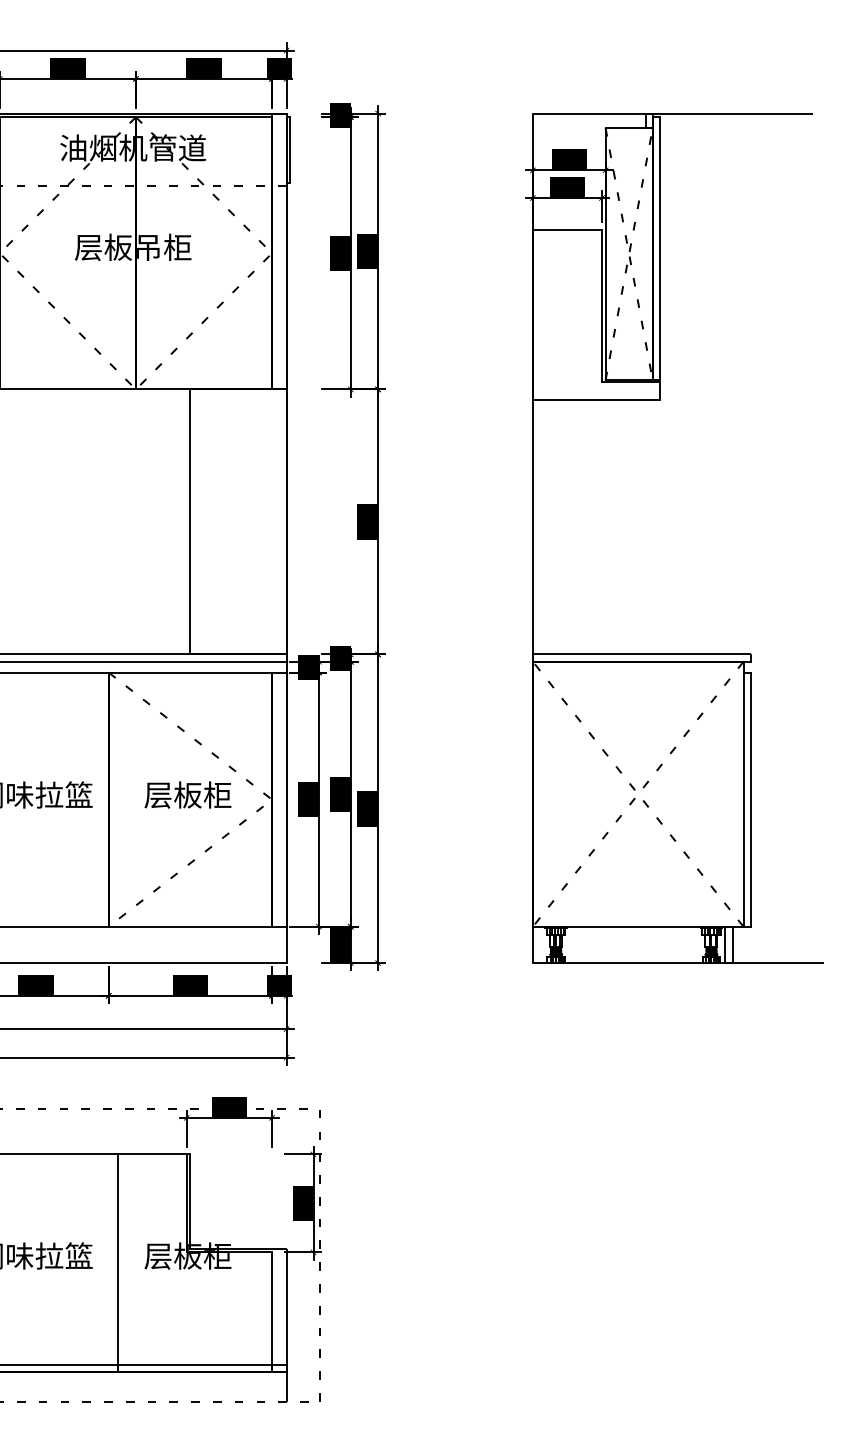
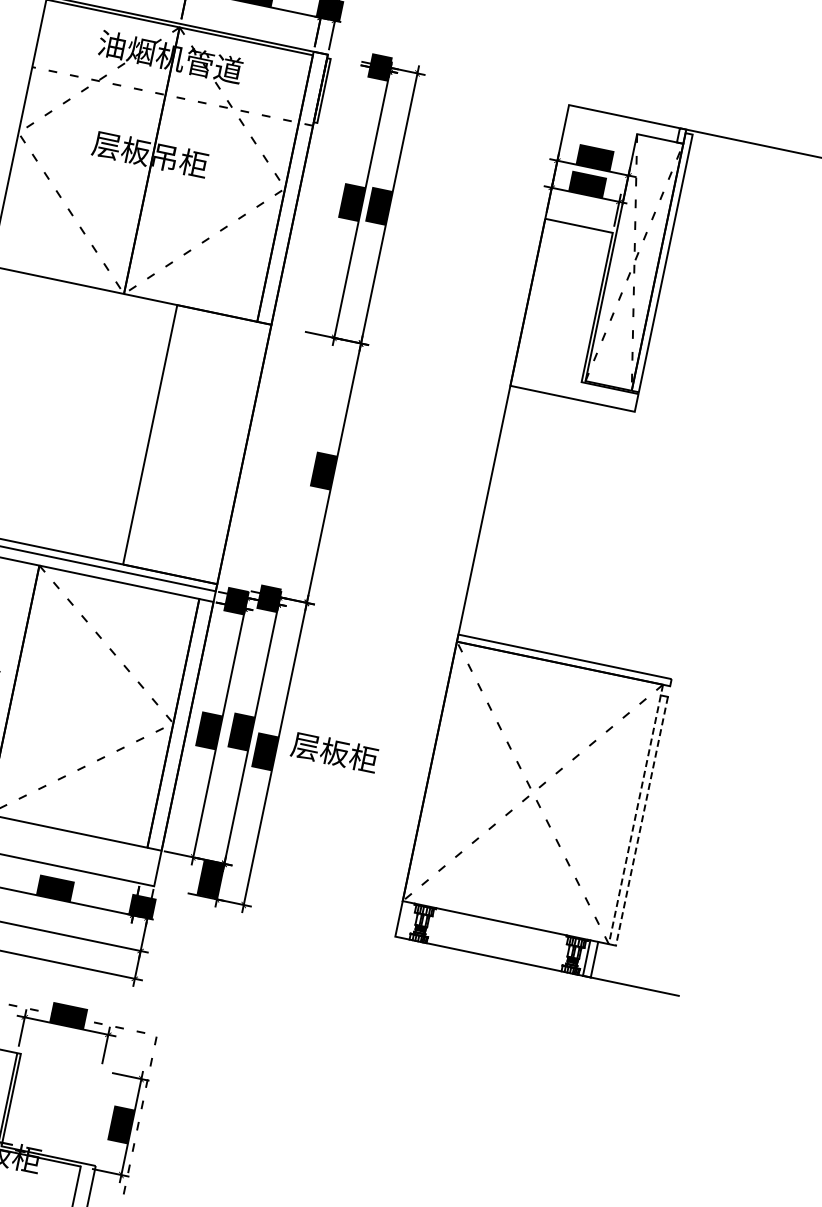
text: (187, 794) -> (334, 751), moved
line: (743, 794) -> (635, 814), solid -> dashed
line: (750, 800) -> (641, 822), solid -> dashed

